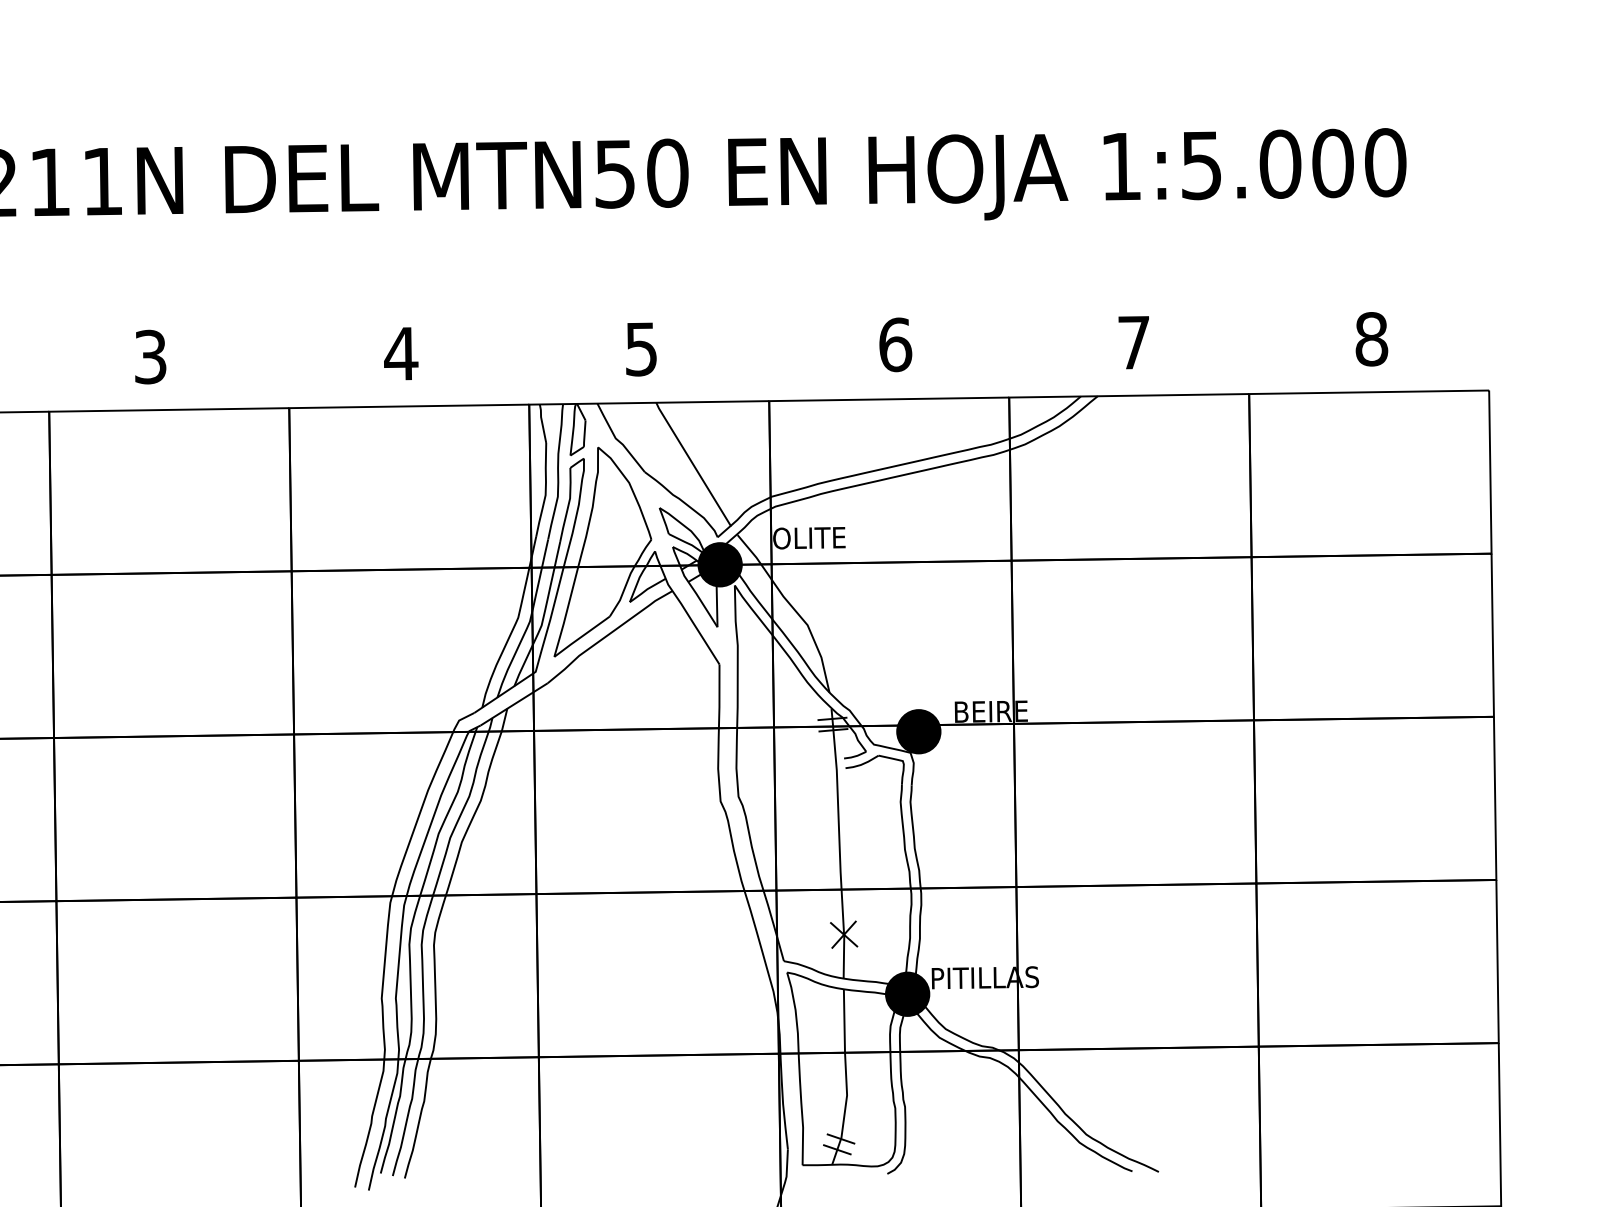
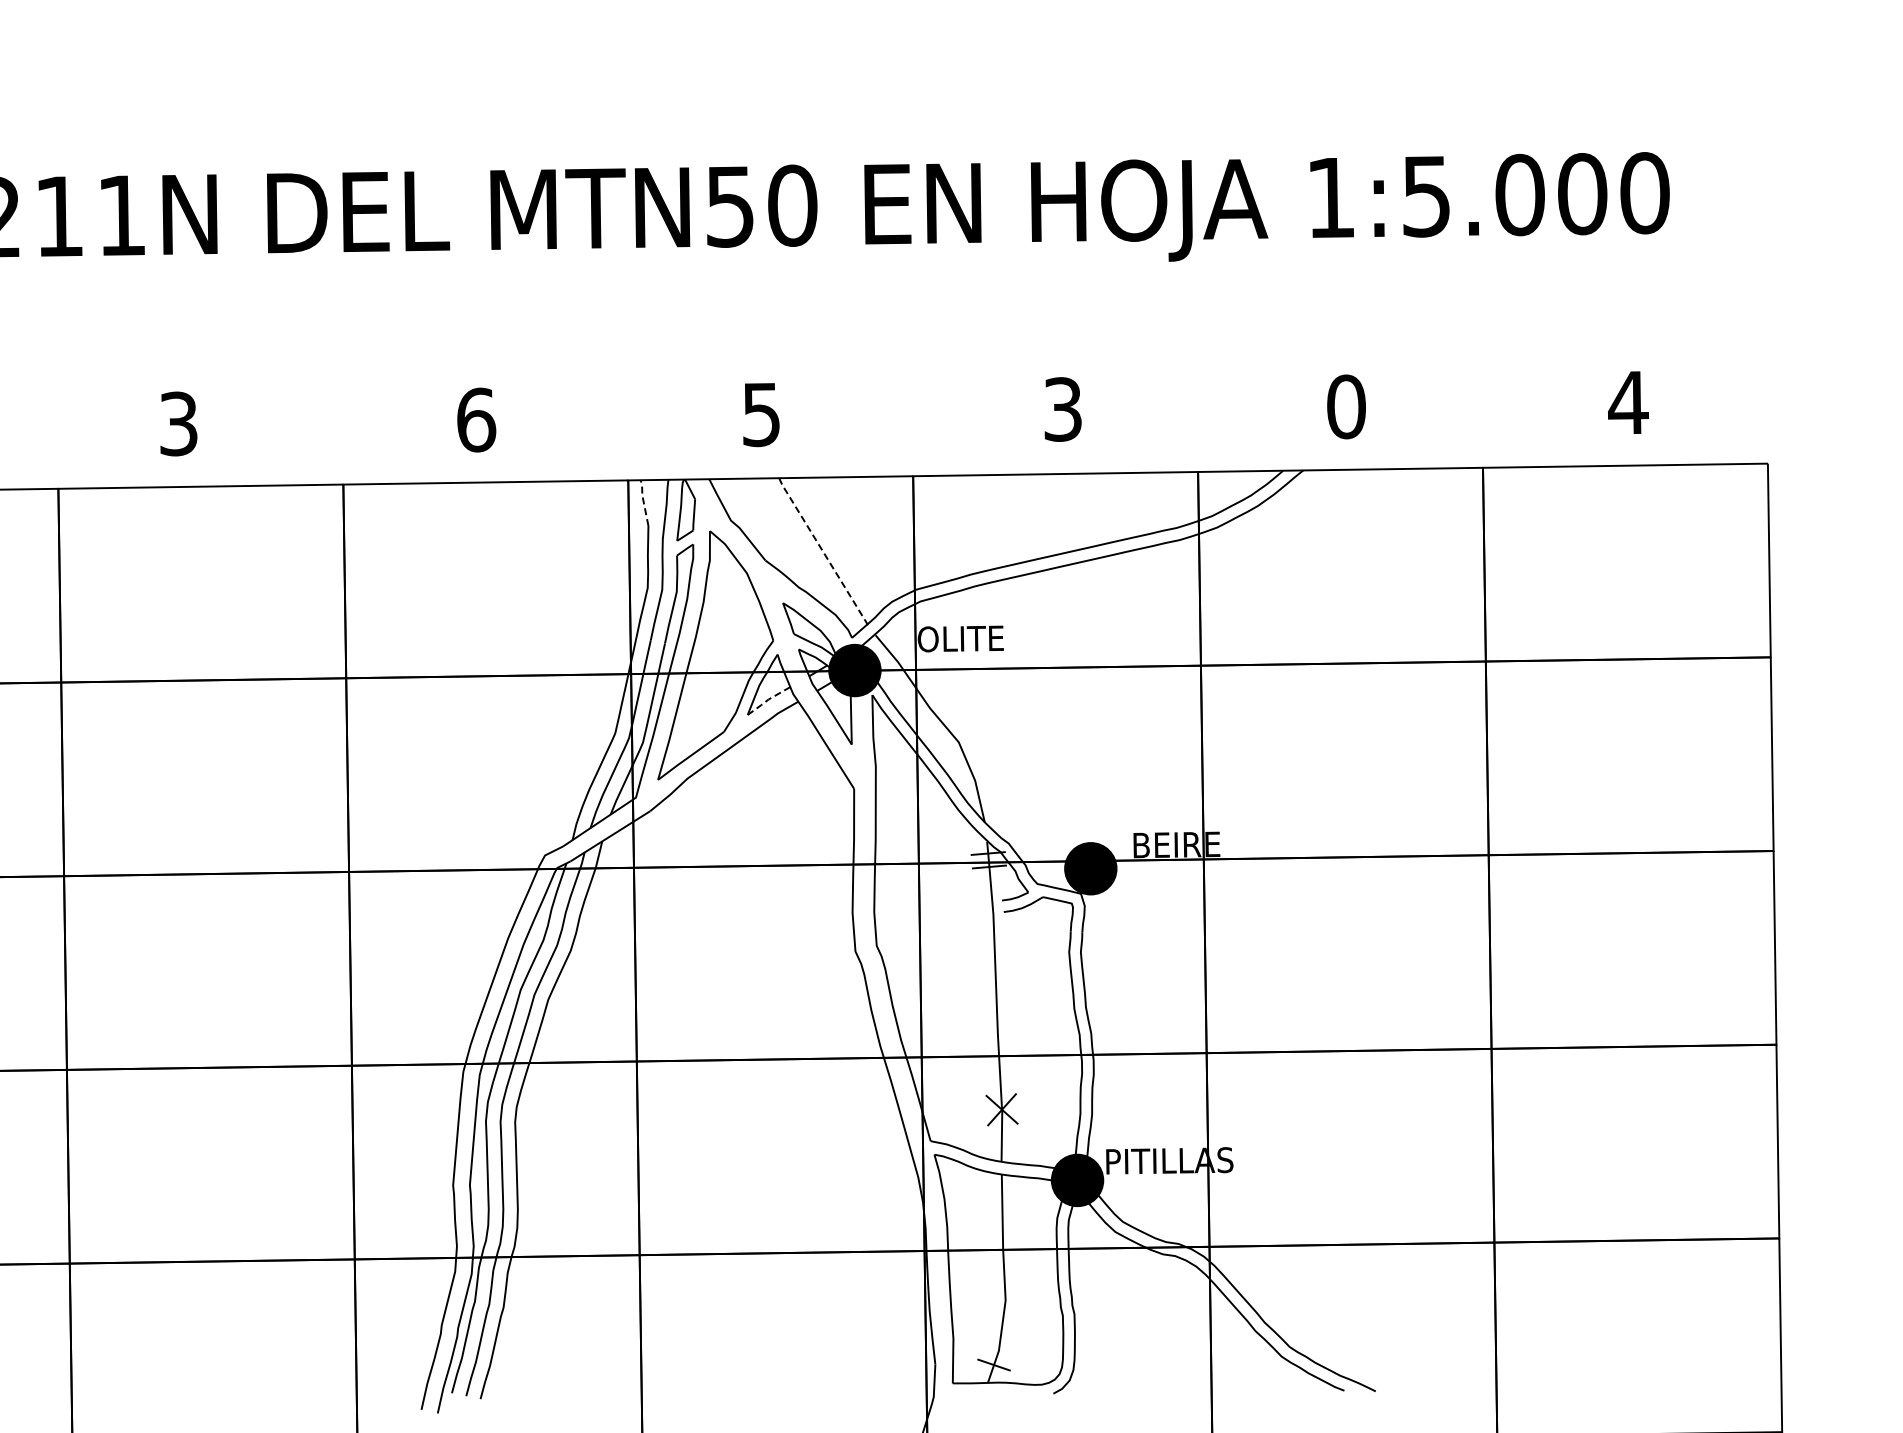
text: (1371, 339) -> (1628, 402), 8 -> 4
text: (1134, 342) -> (1346, 406), 7 -> 0
text: (895, 344) -> (1063, 409), 6 -> 3
text: (400, 353) -> (475, 419), 4 -> 6
line: (542, 422) -> (643, 501), solid -> dashed
line: (692, 464) -> (822, 551), solid -> dashed
line: (646, 590) -> (767, 700), solid -> dashed
line: (841, 1138) -> (998, 1351), removed

